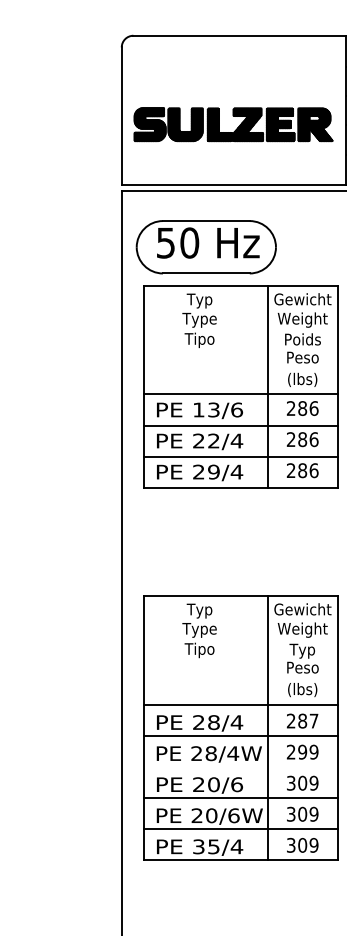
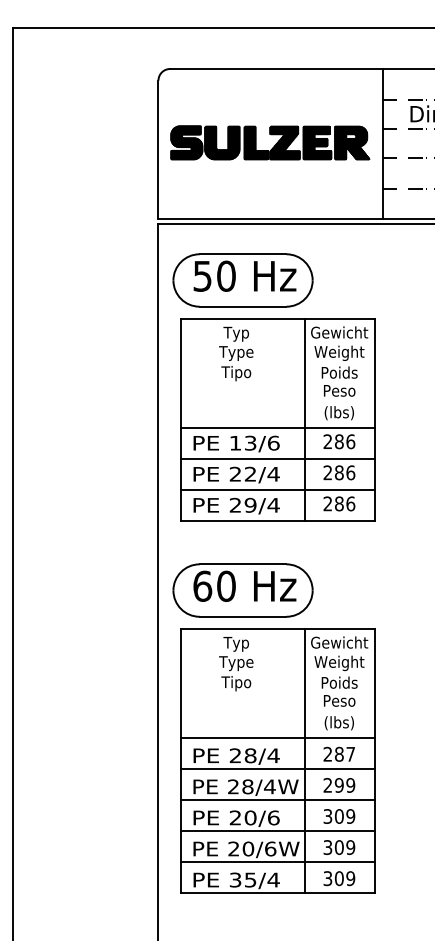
part: (233, 124) -> (270, 142), moved
part: (205, 557) -> (242, 590), added
text: (302, 650) -> (339, 683), Typ -> Poids
line: (240, 766) -> (277, 799), added

